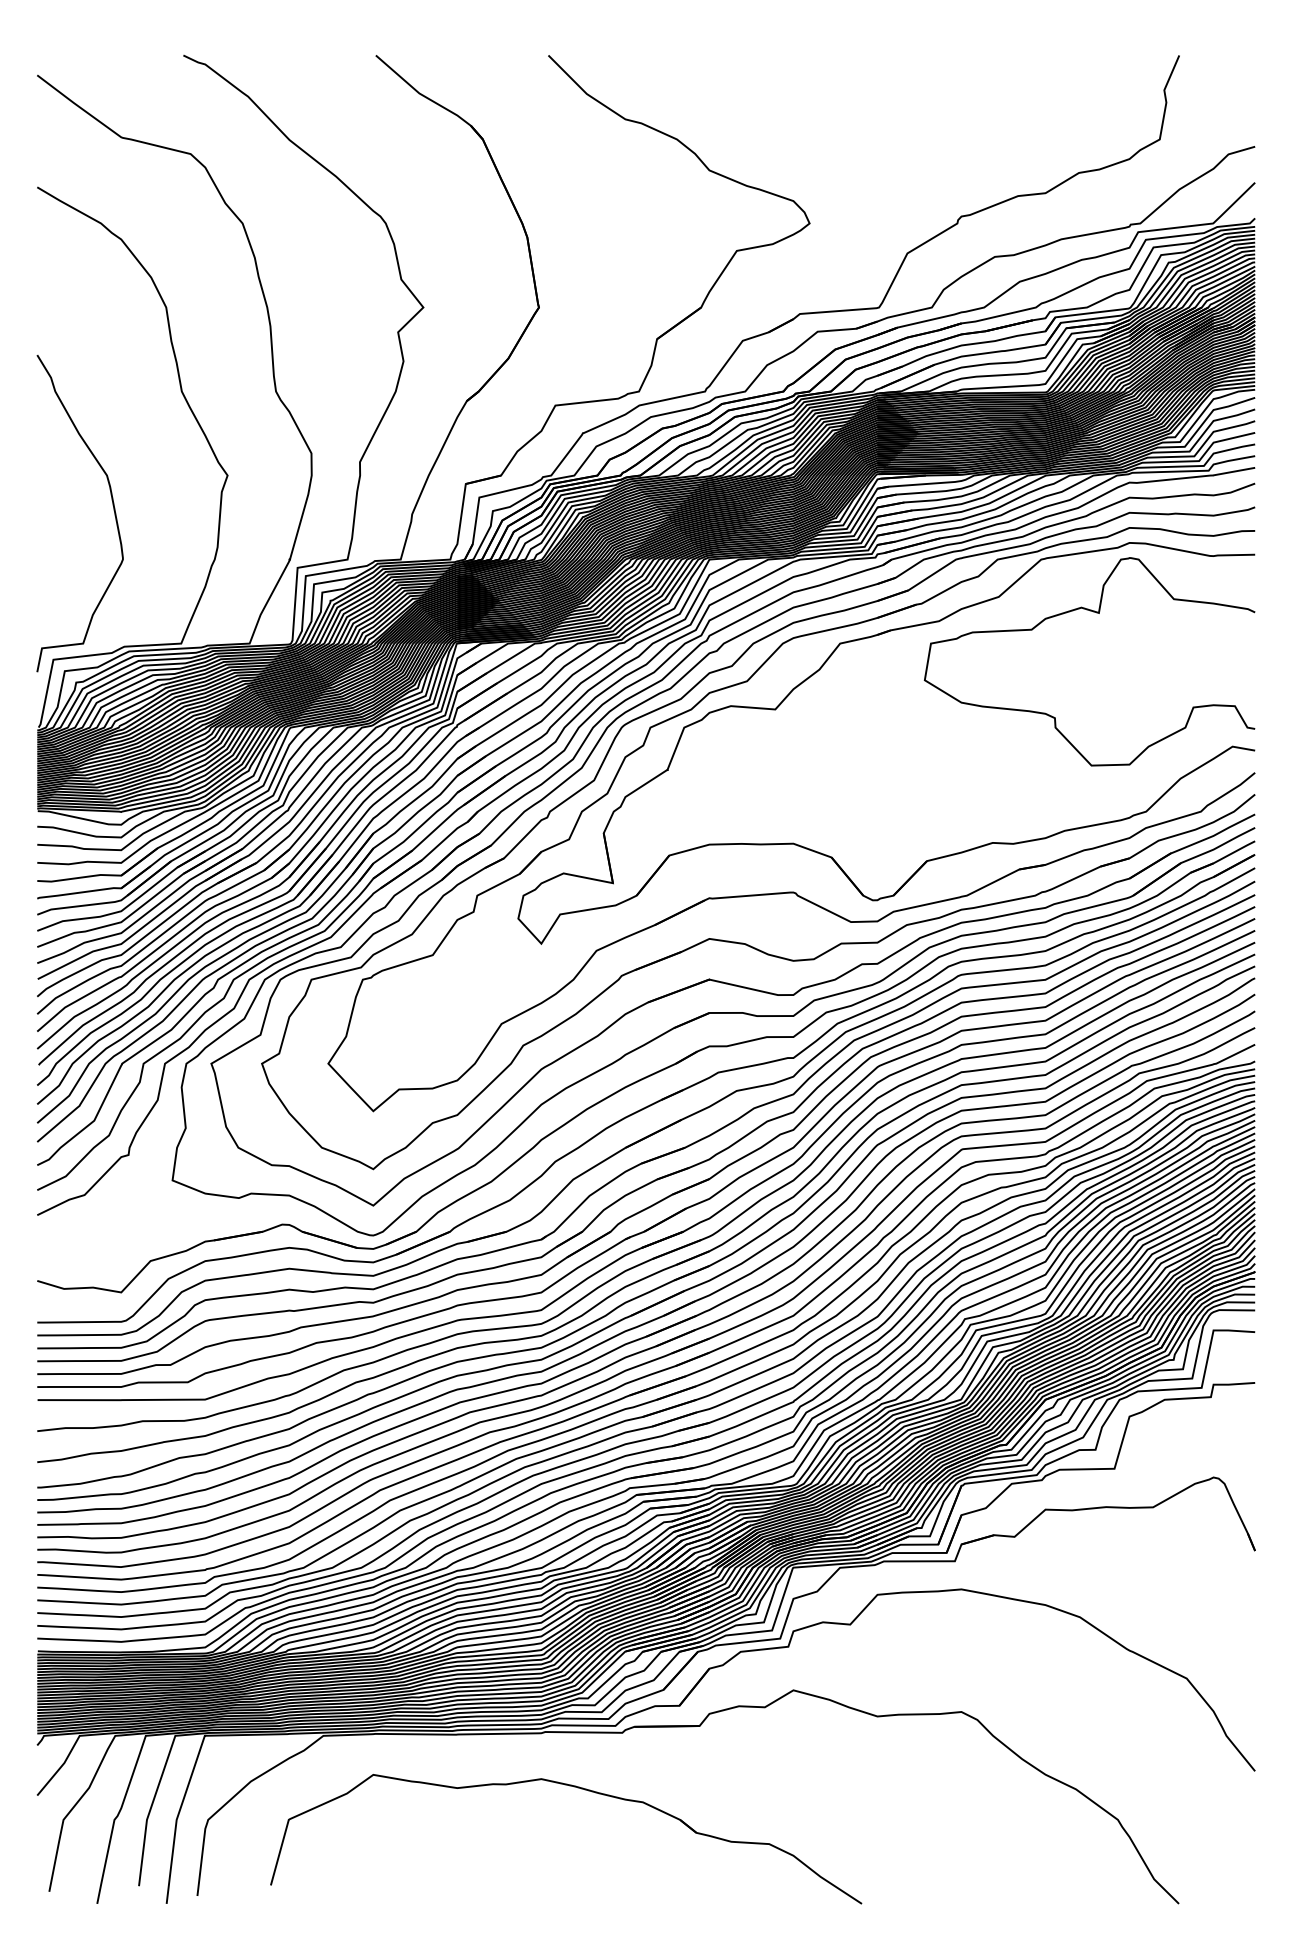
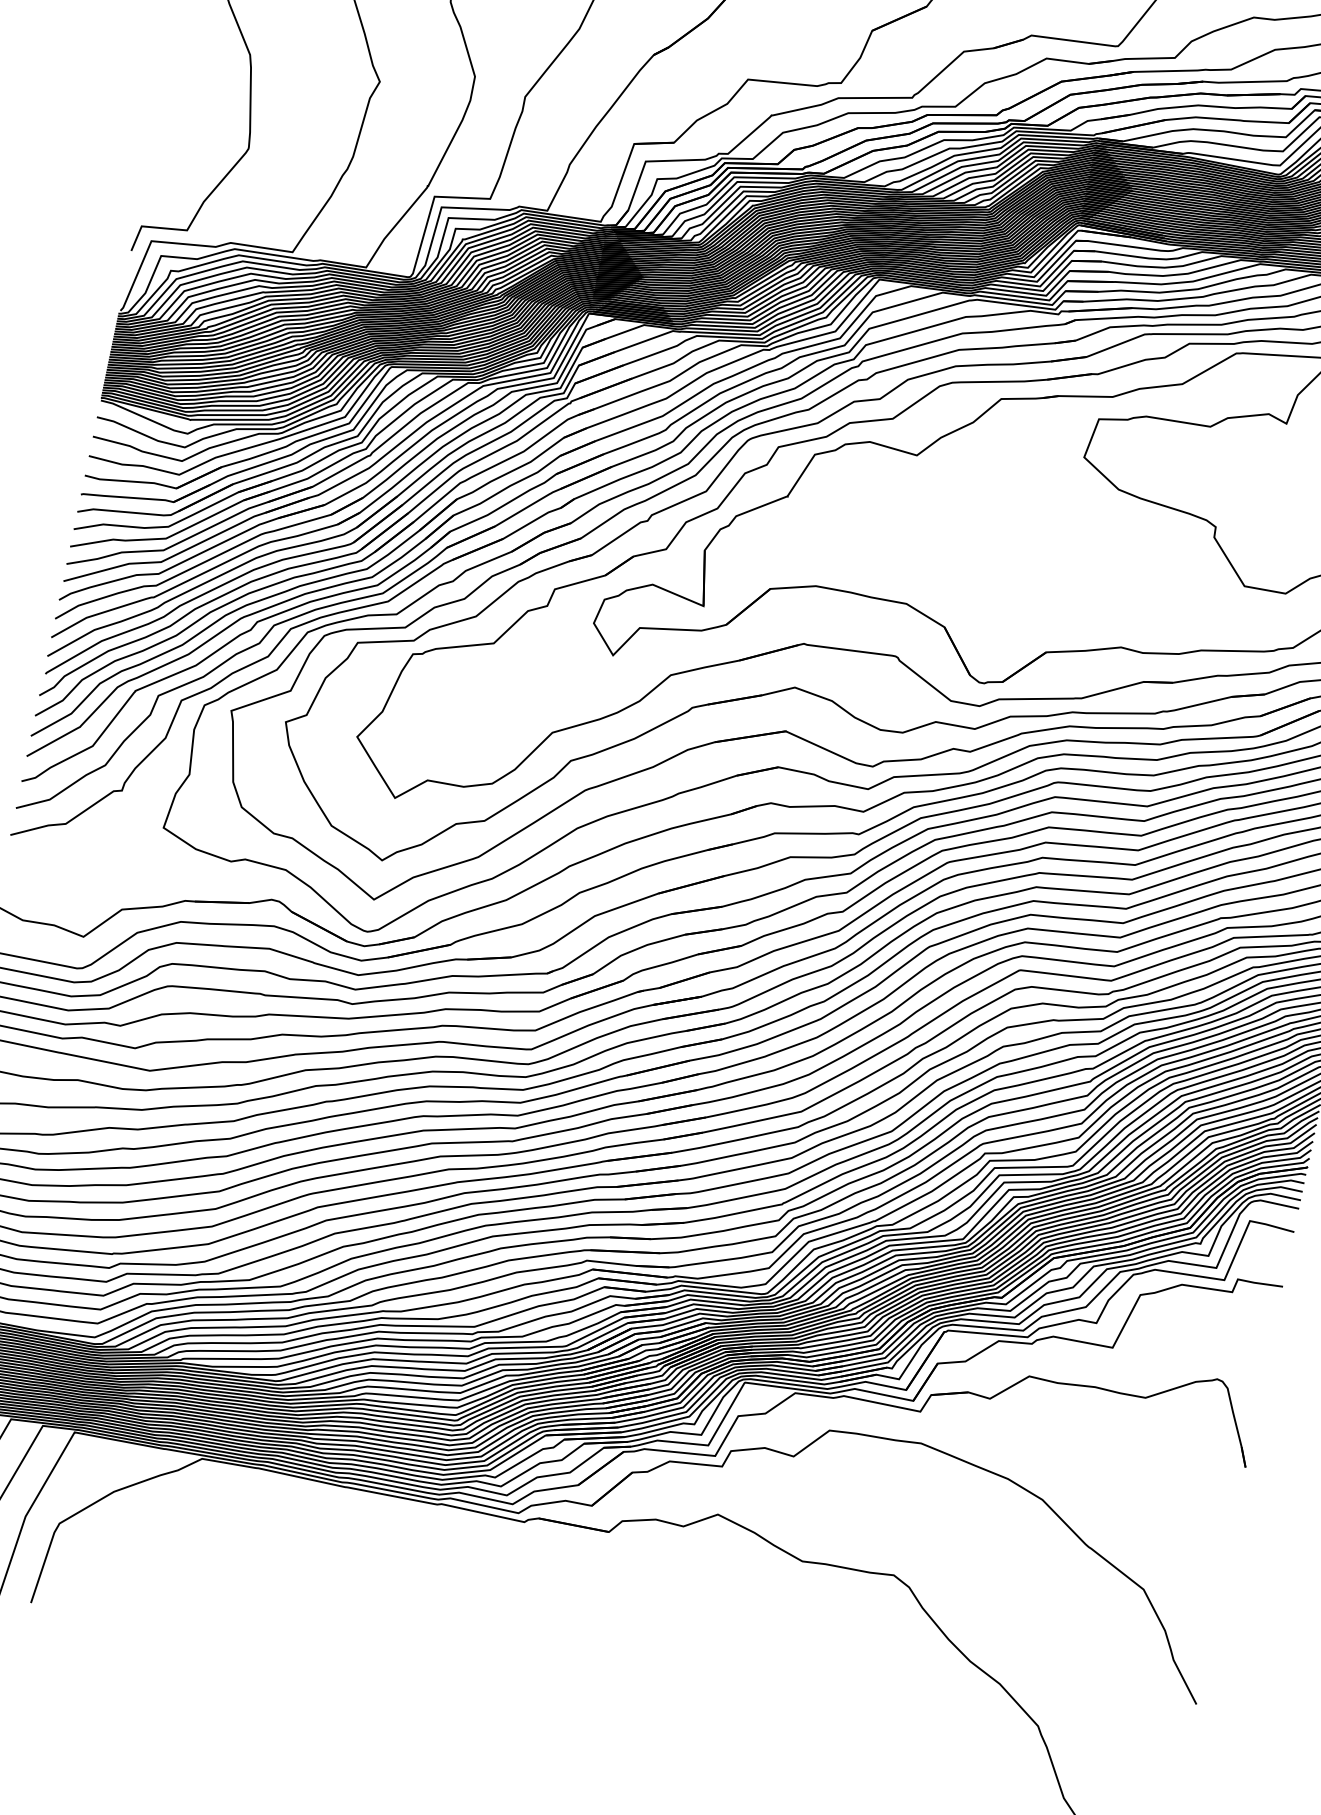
part: (577, 1788) -> (463, 1572), removed

